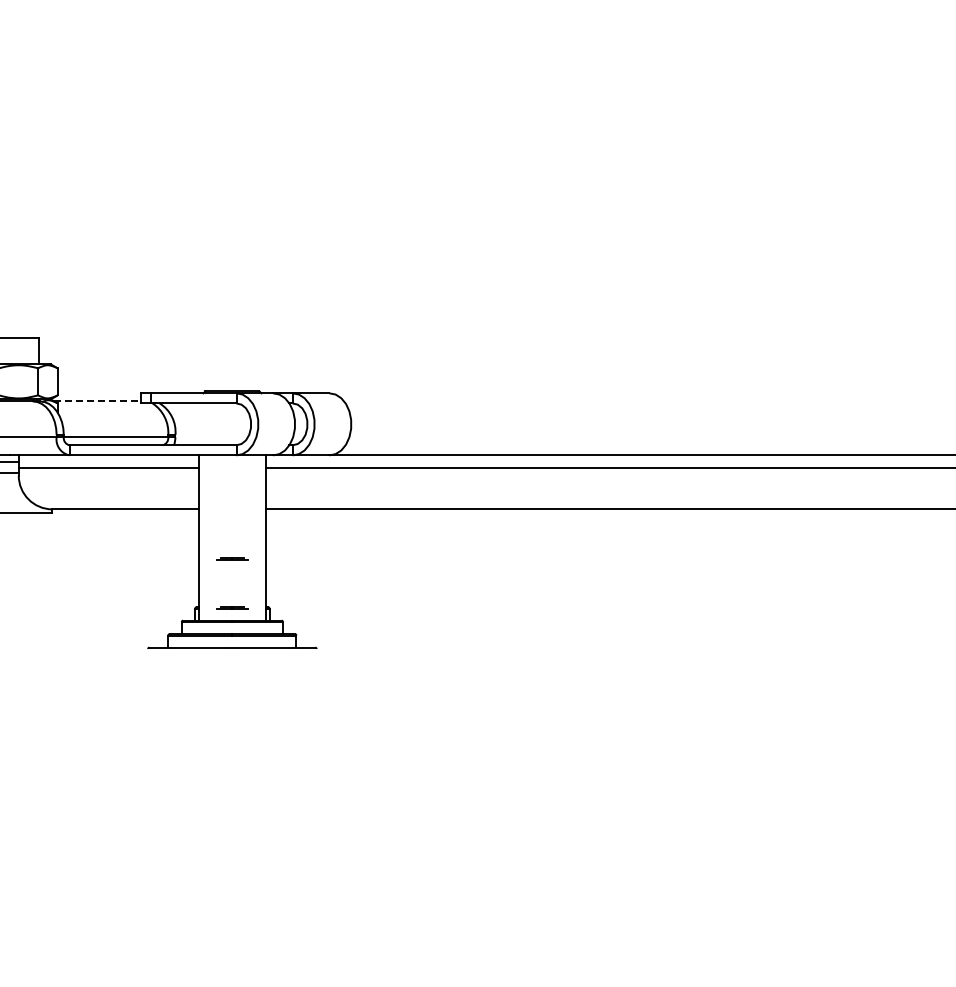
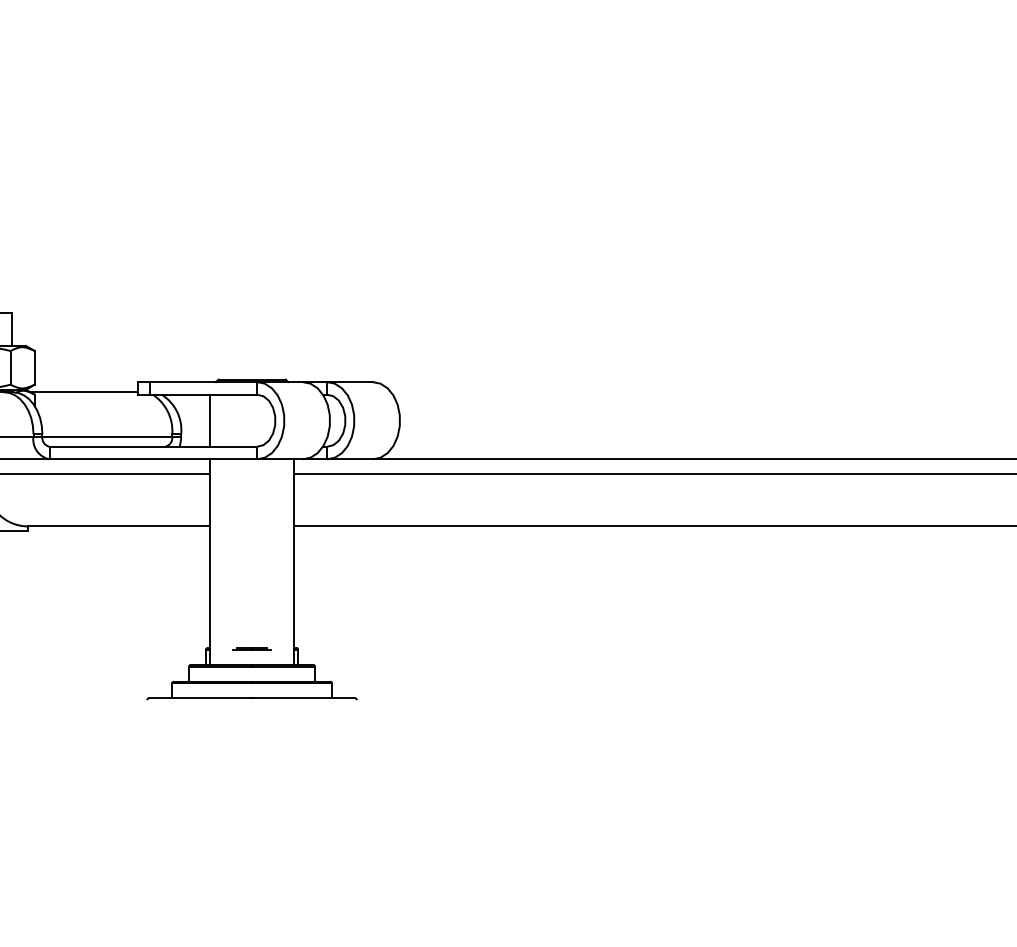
line: (98, 401) -> (85, 392), dashed -> solid
line: (198, 424) -> (209, 420), added
line: (232, 558) -> (252, 587), removed

